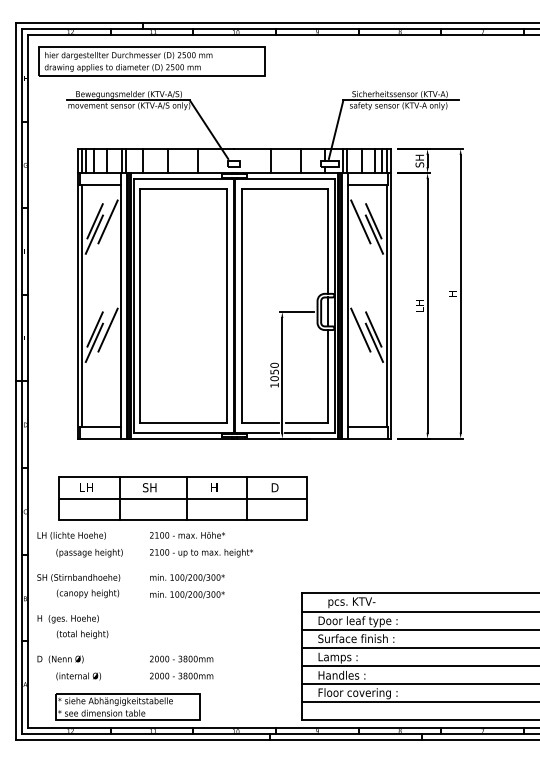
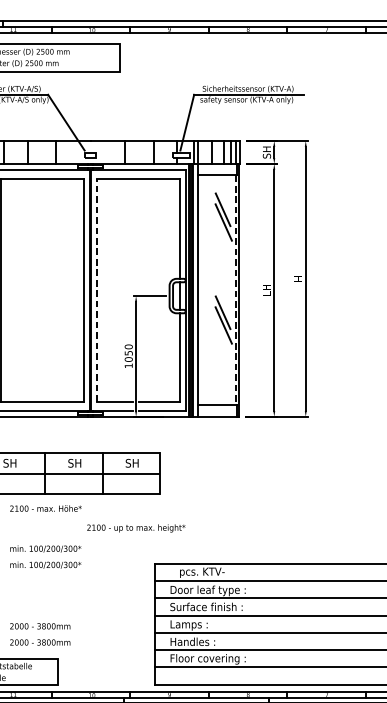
line: (360, 221) -> (210, 210), removed
line: (241, 305) -> (97, 289), solid -> dashed
line: (386, 305) -> (235, 289), solid -> dashed
line: (360, 329) -> (210, 312), removed
text: (217, 487) -> (74, 463), H -> SH
text: (277, 487) -> (131, 463), D -> SH
text: (201, 553) -> (136, 528), moved

